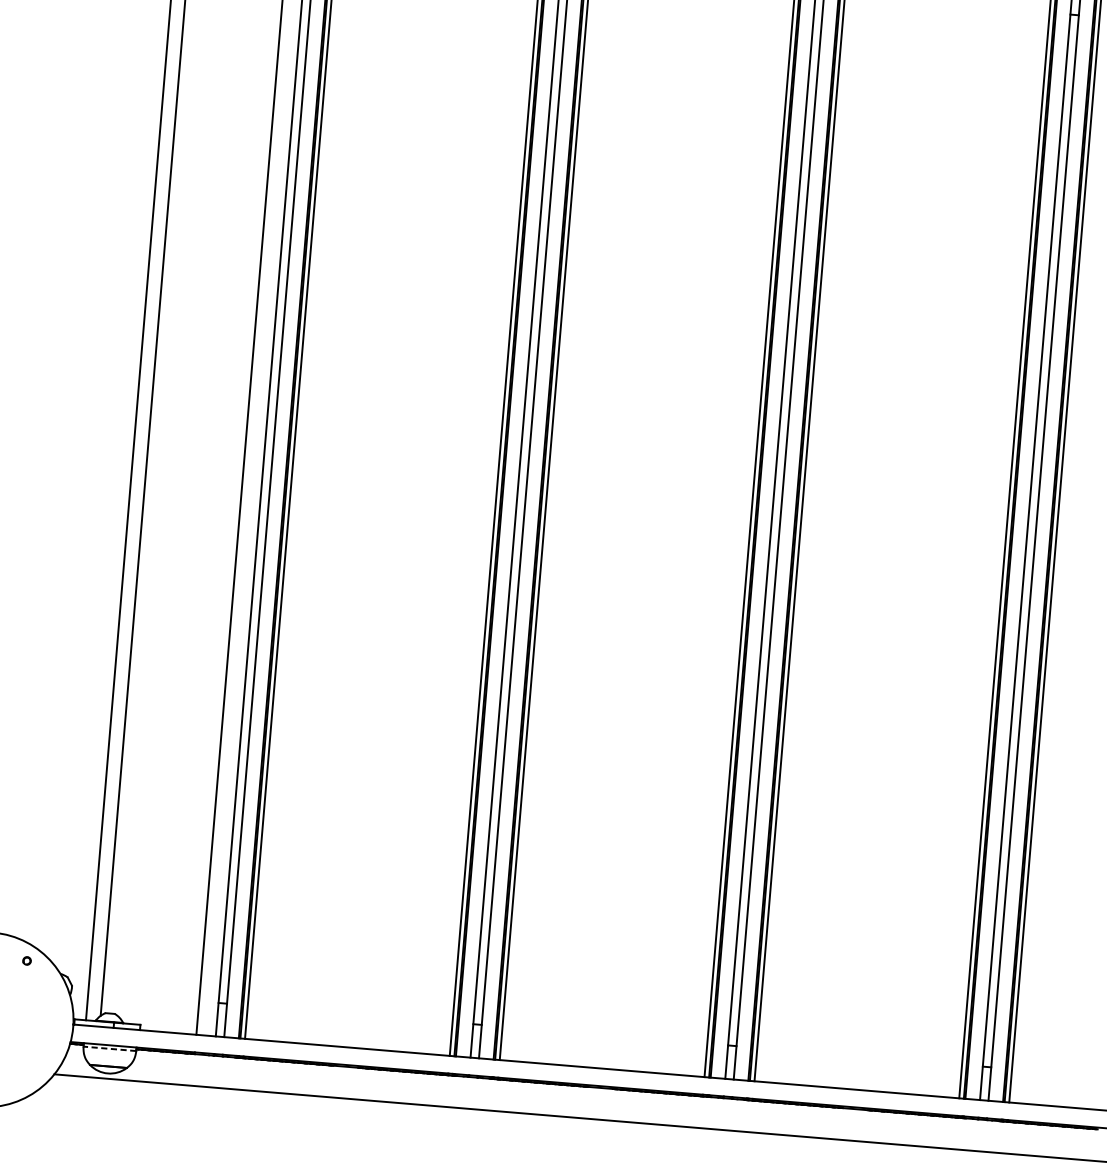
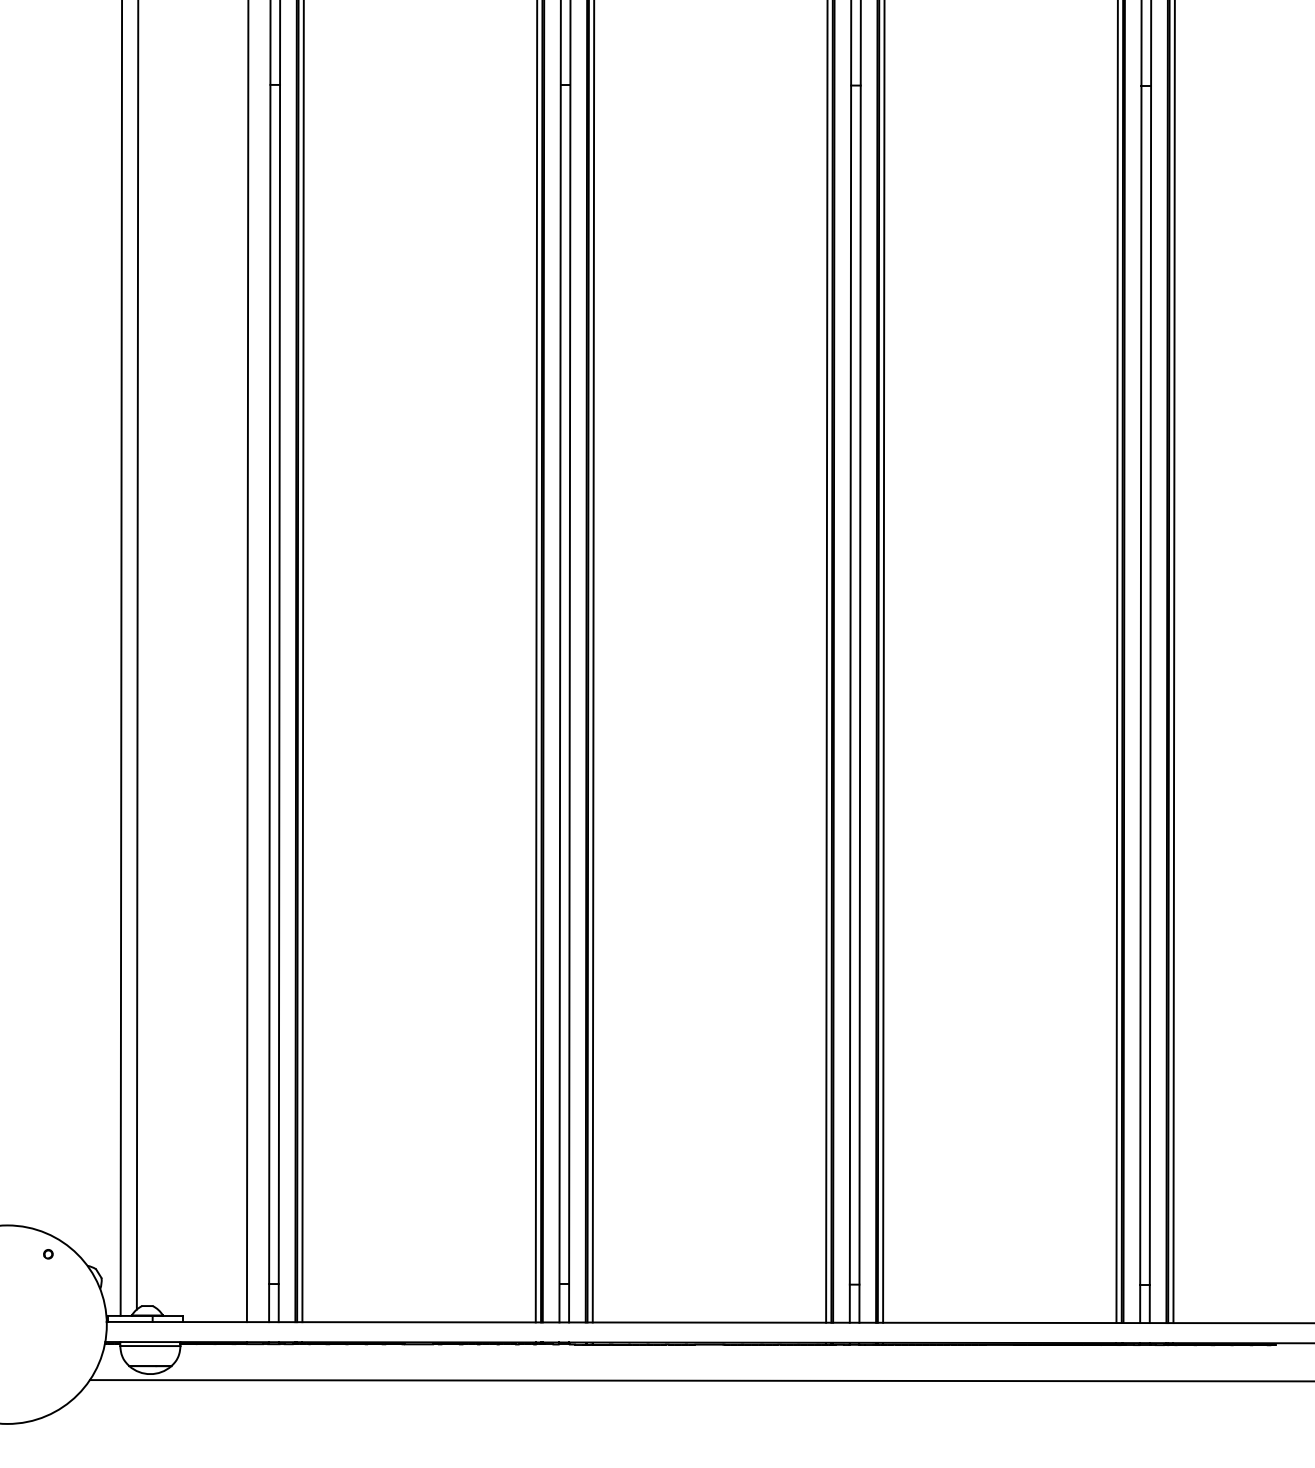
line: (109, 1049) -> (149, 1346), dashed -> solid

